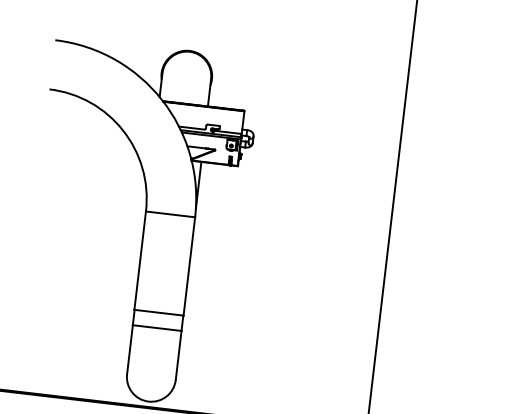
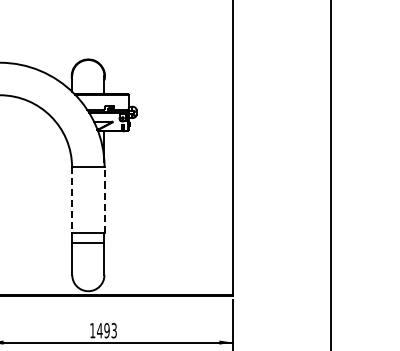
line: (140, 261) -> (72, 200), solid -> dashed
line: (189, 267) -> (104, 200), solid -> dashed

